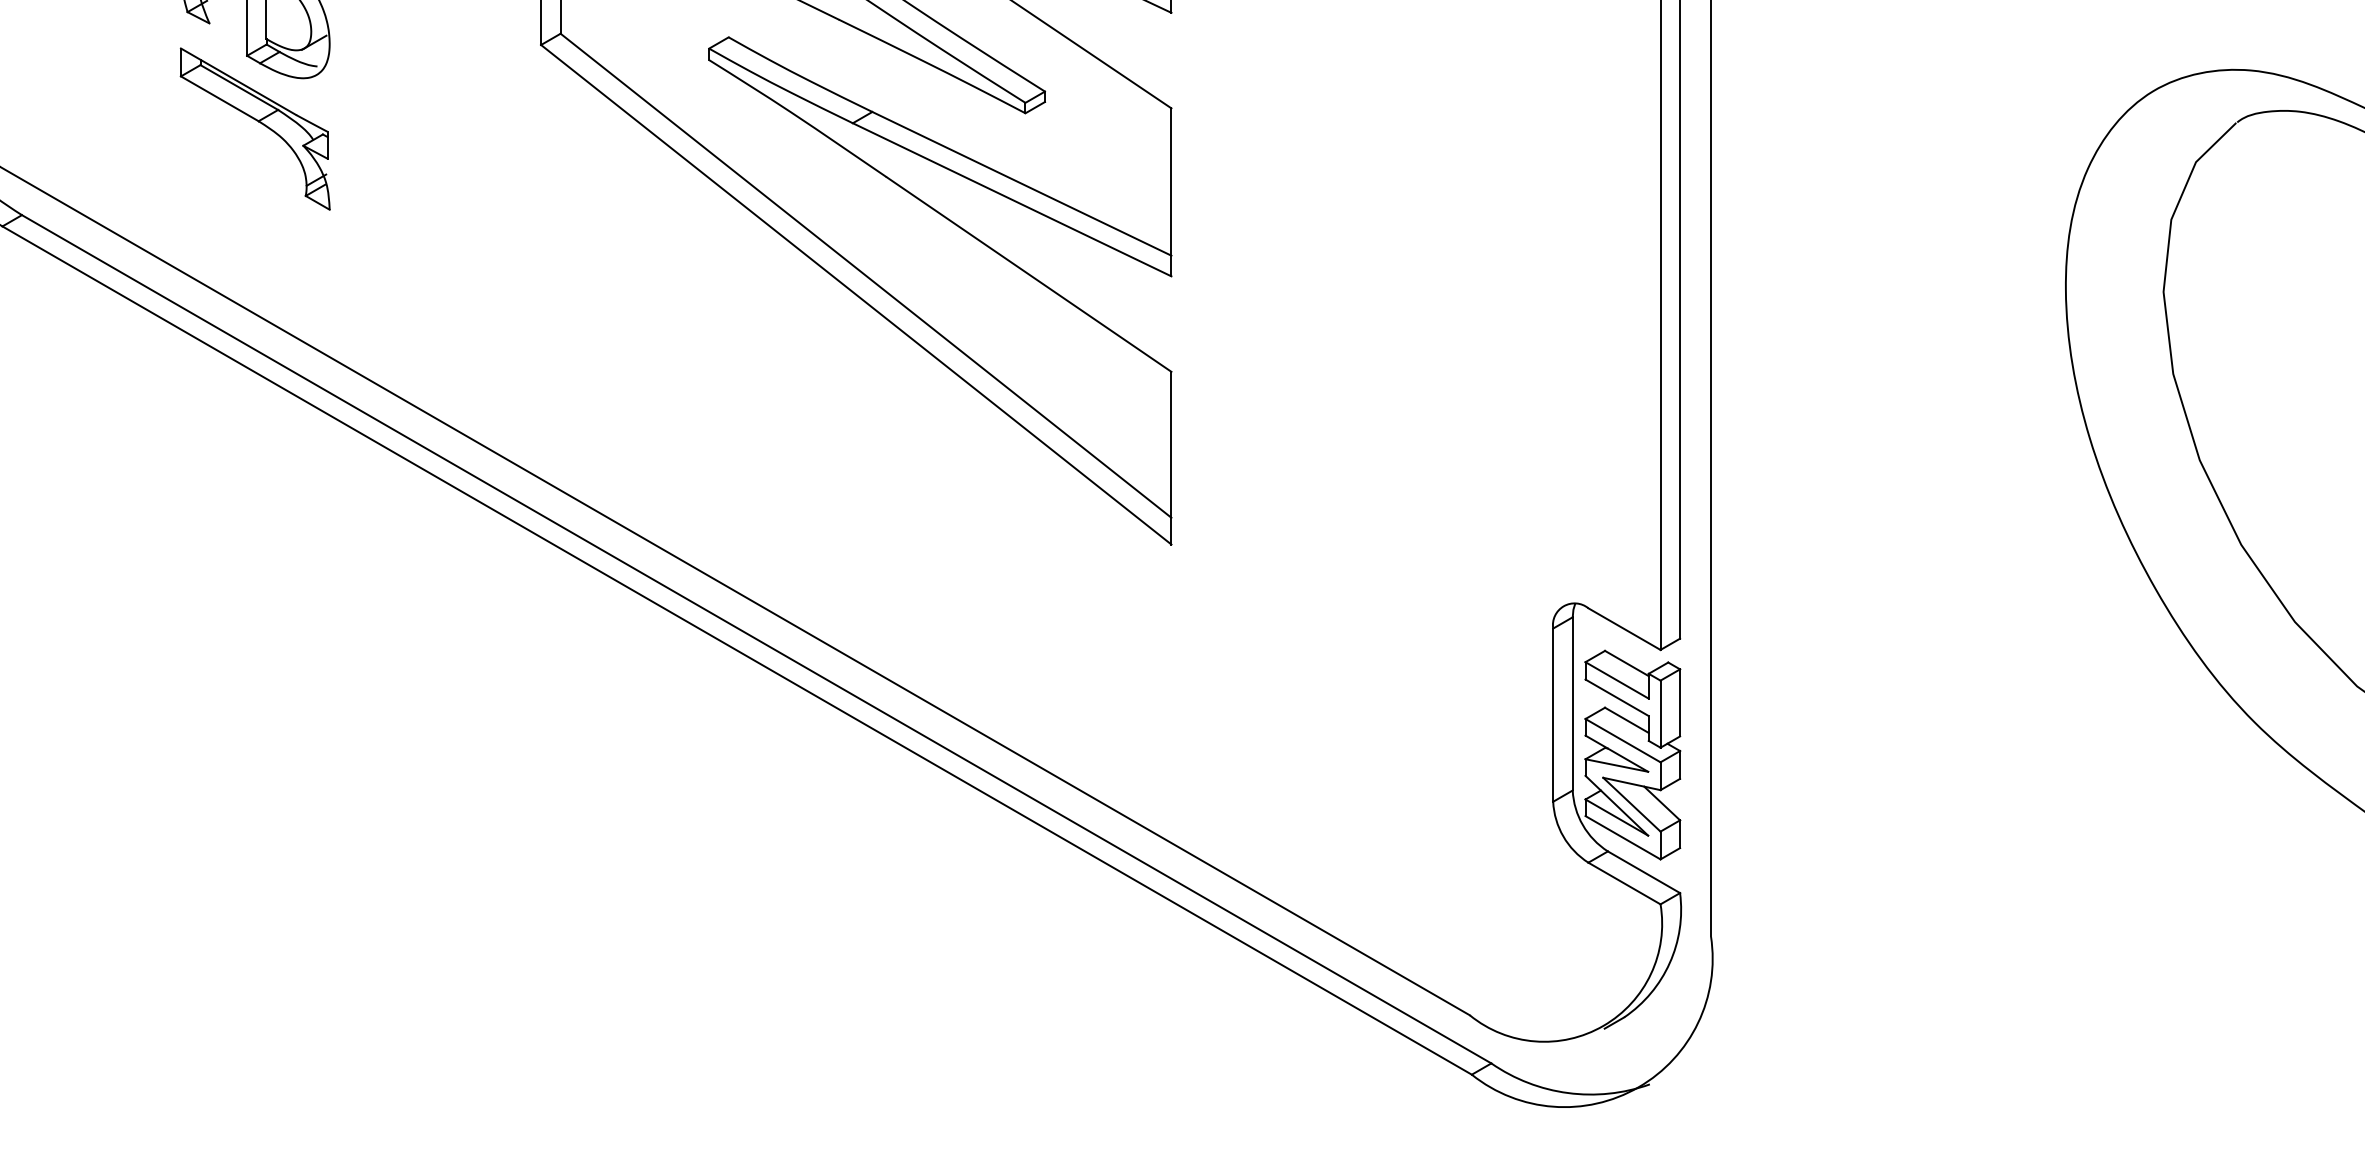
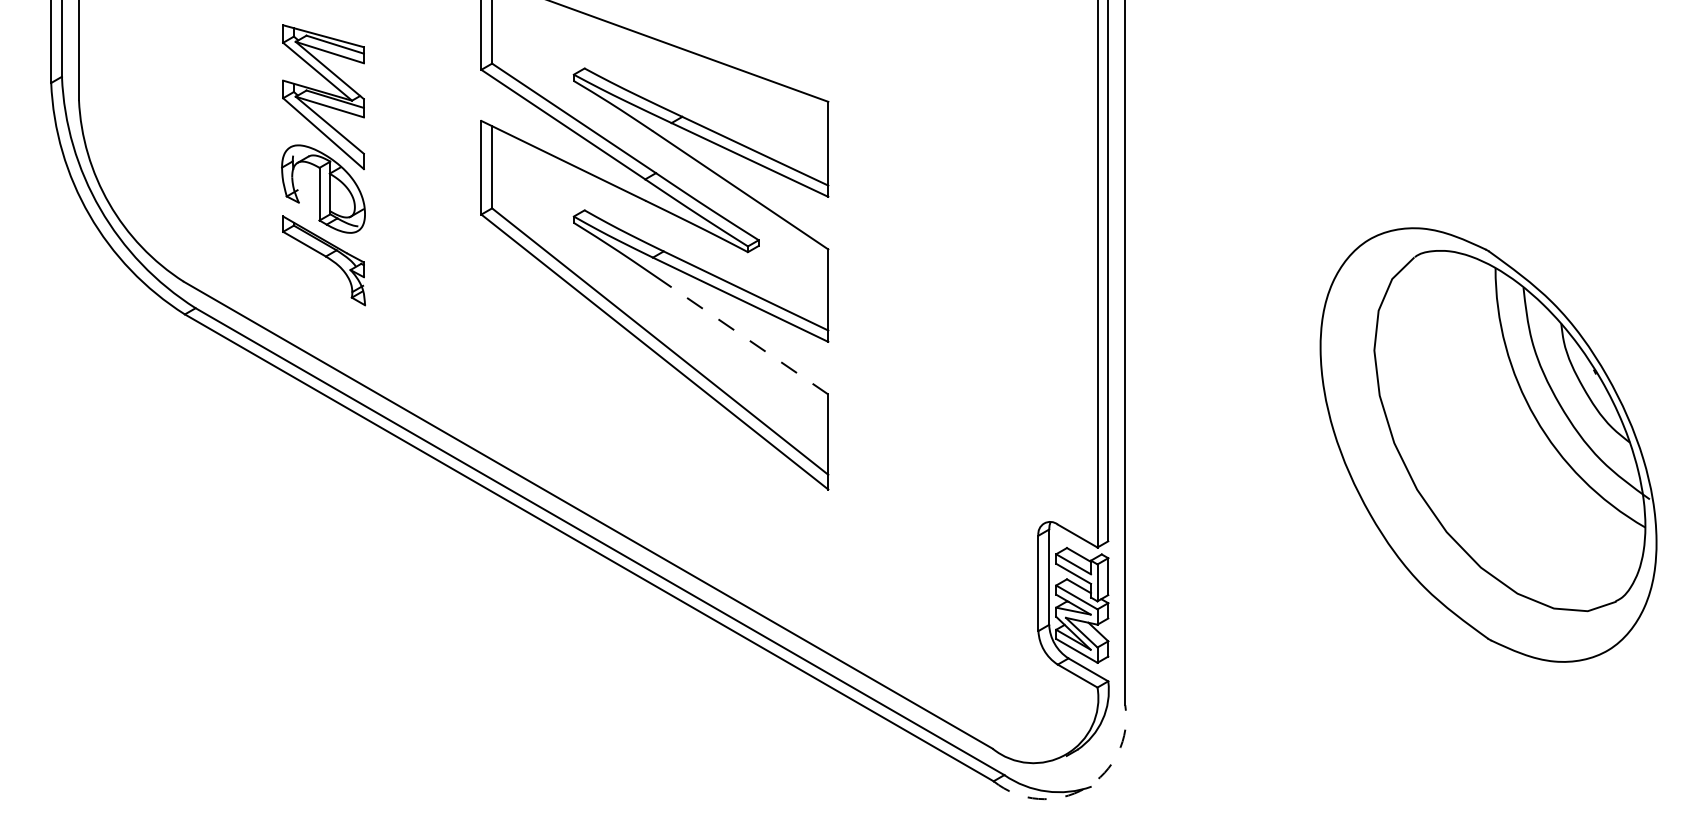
line: (1028, 273) -> (749, 340), solid -> dashed
arc: (1638, 1087) -> (1085, 788), solid -> dashed

